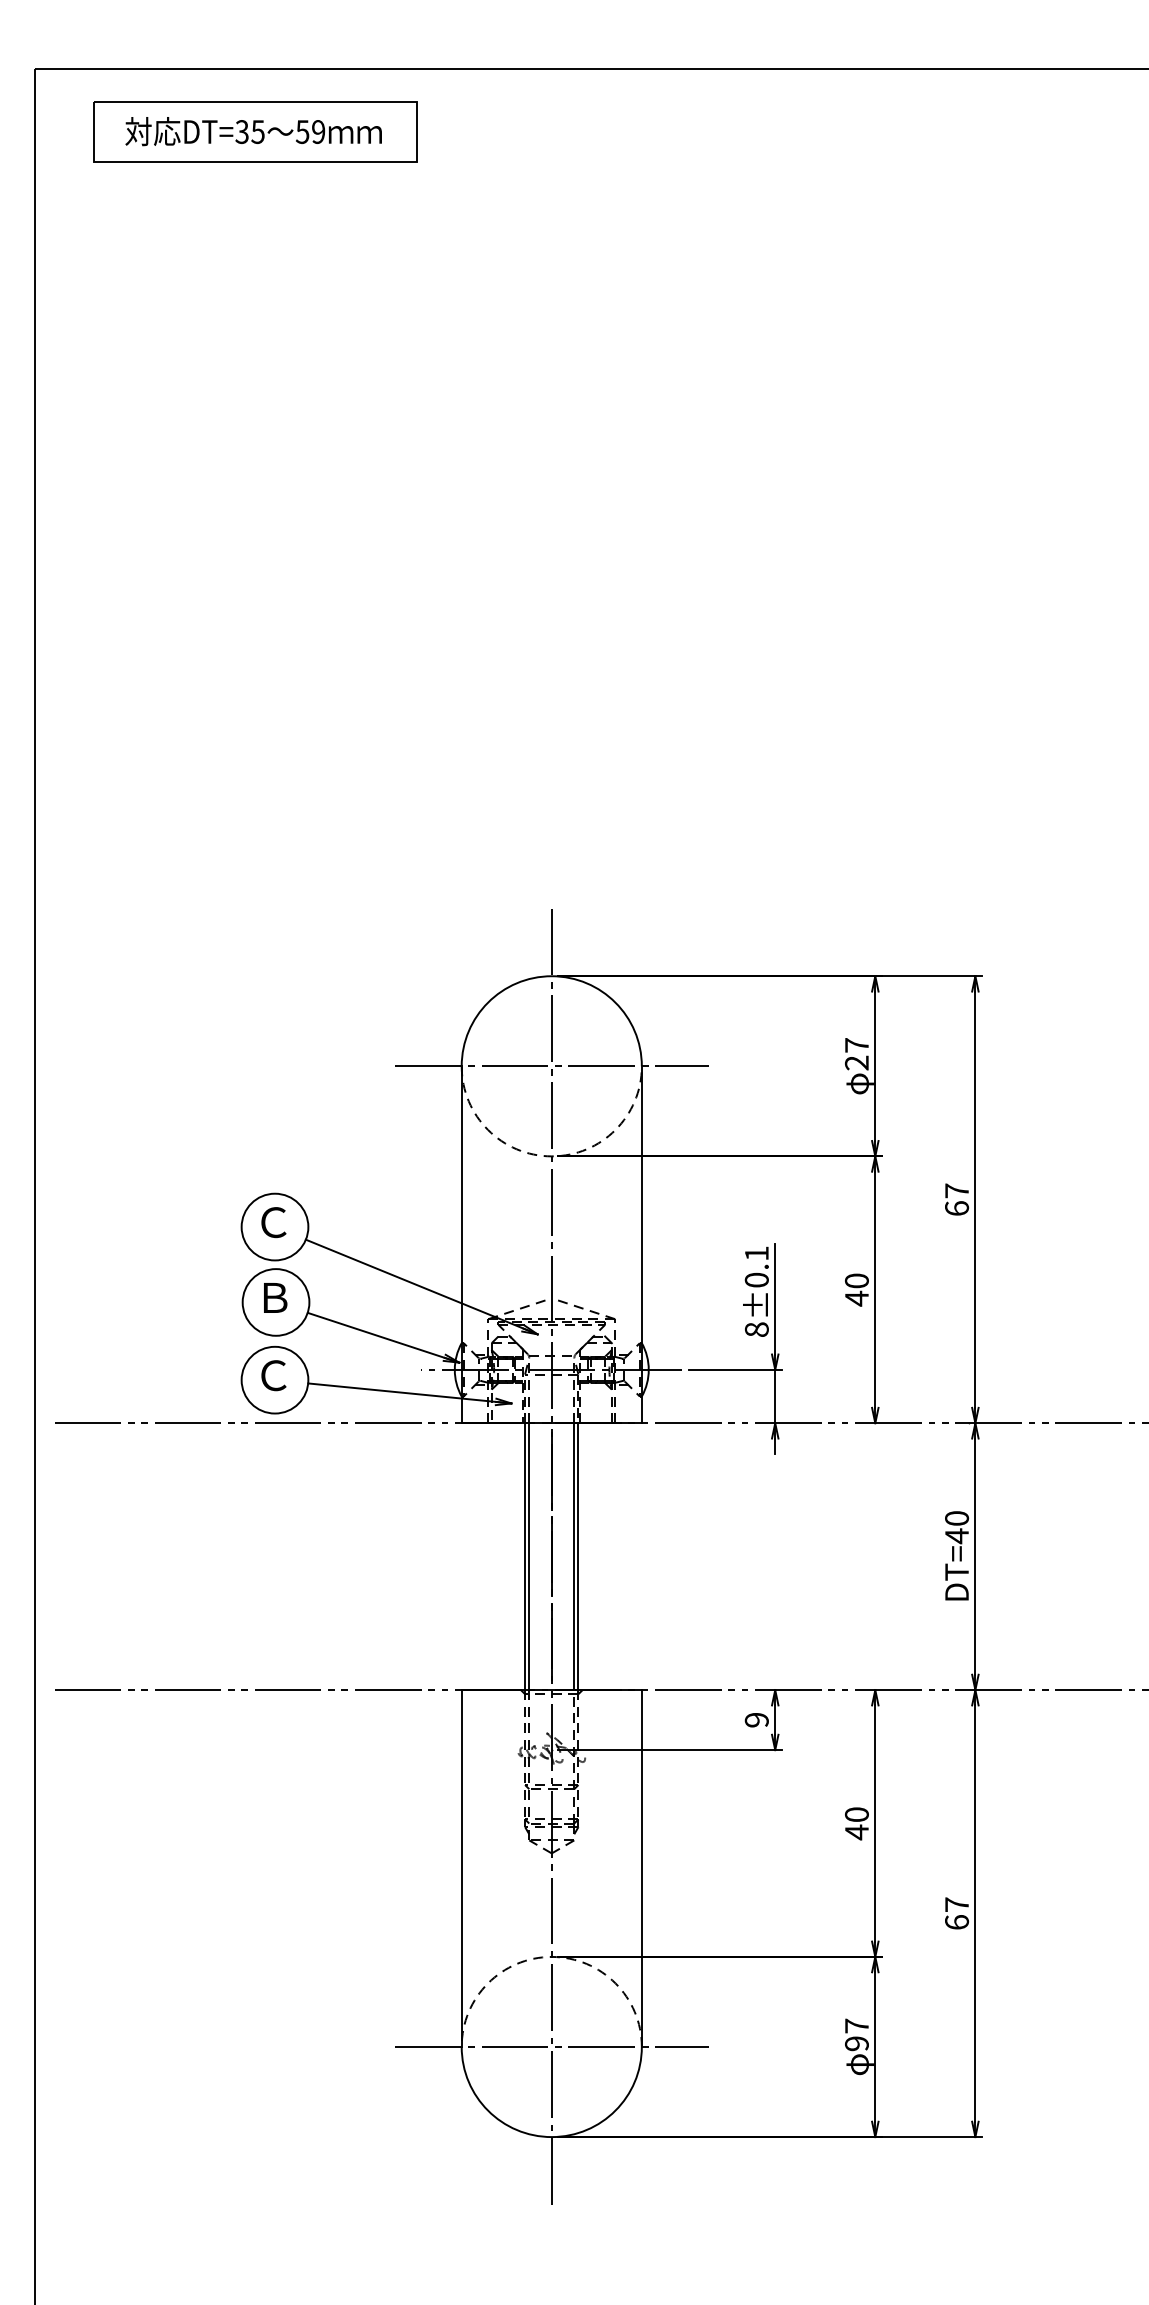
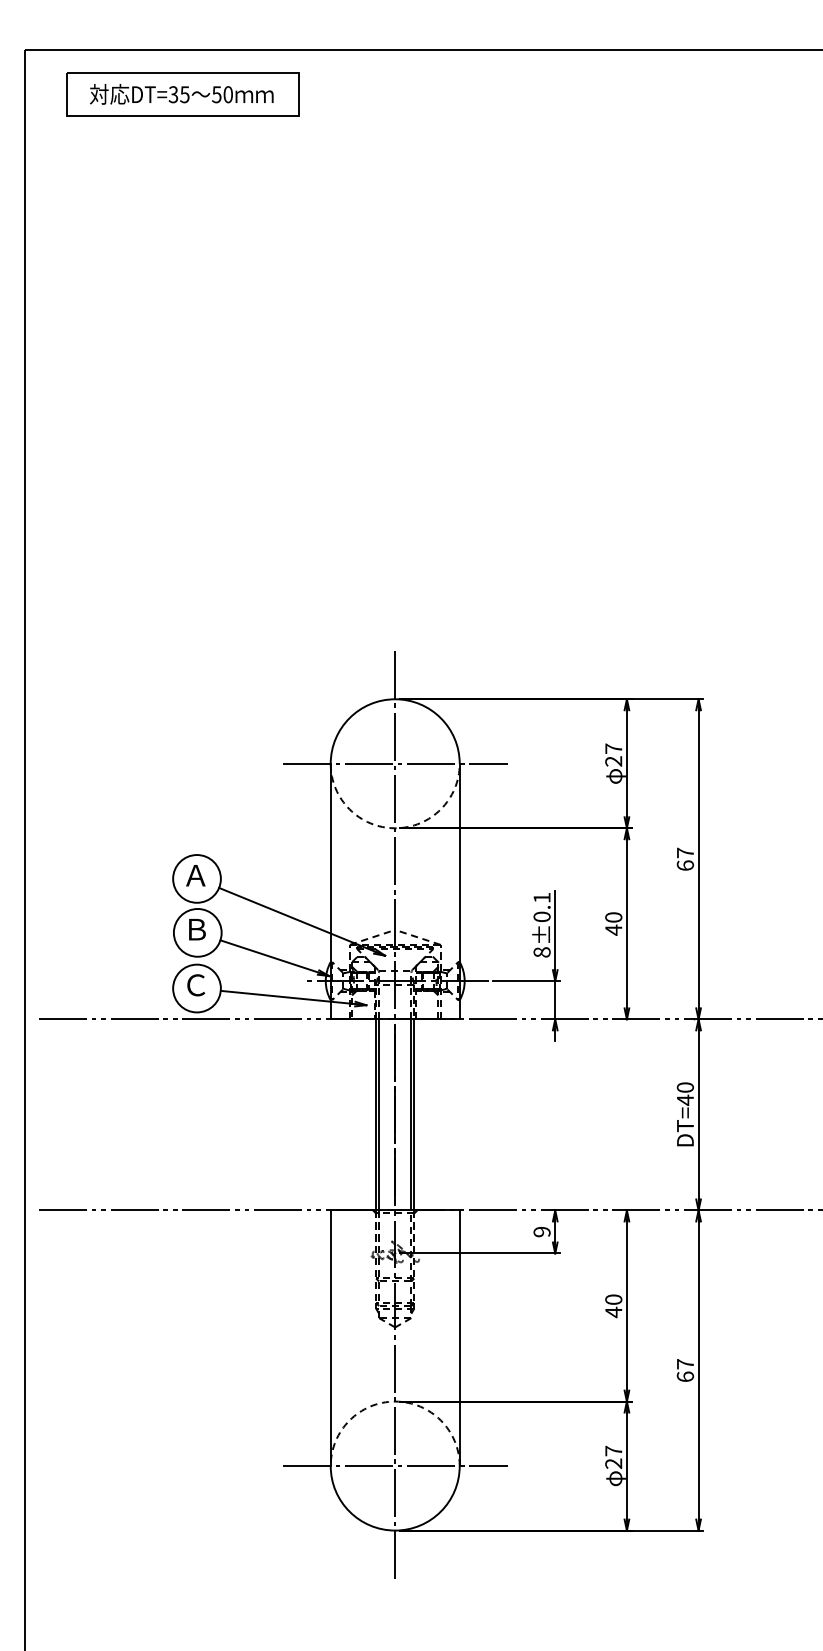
text: (317, 131) -> (227, 94), 59 -> 50
text: (272, 1222) -> (195, 875), Ｃ -> Ａ
text: (856, 2043) -> (613, 1463), 97 -> 27

